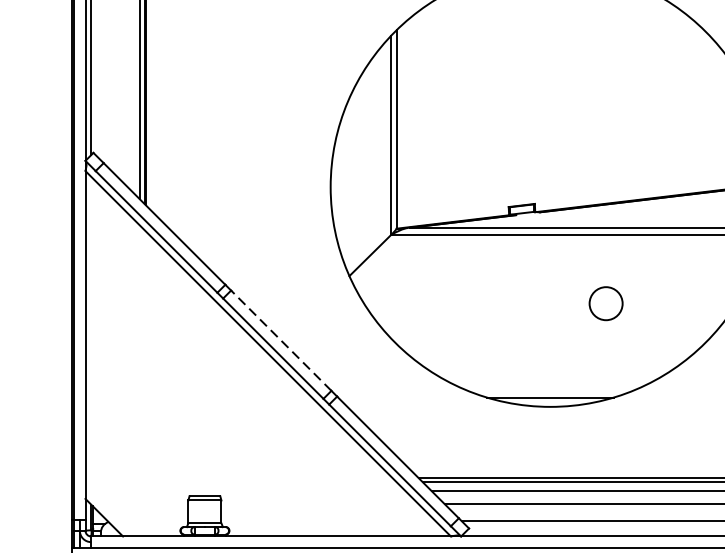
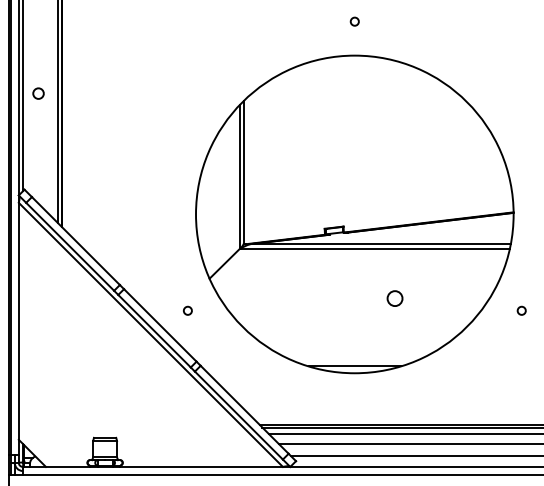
circle: (112, 19) -> (38, 93), added
circle: (605, 303) -> (394, 298), size x0.62
circle: (318, 320) -> (187, 310), added
line: (280, 340) -> (159, 325), dashed -> solid

